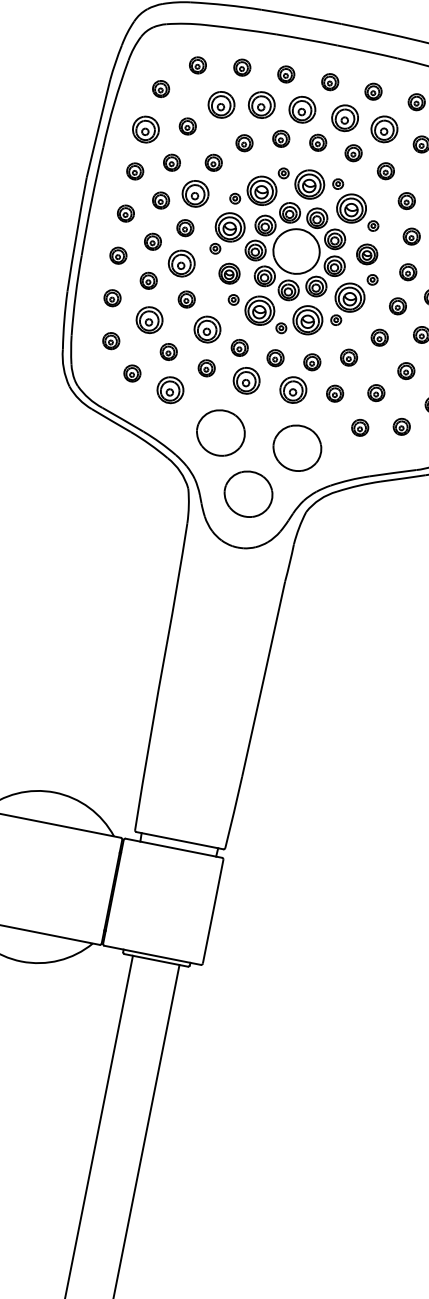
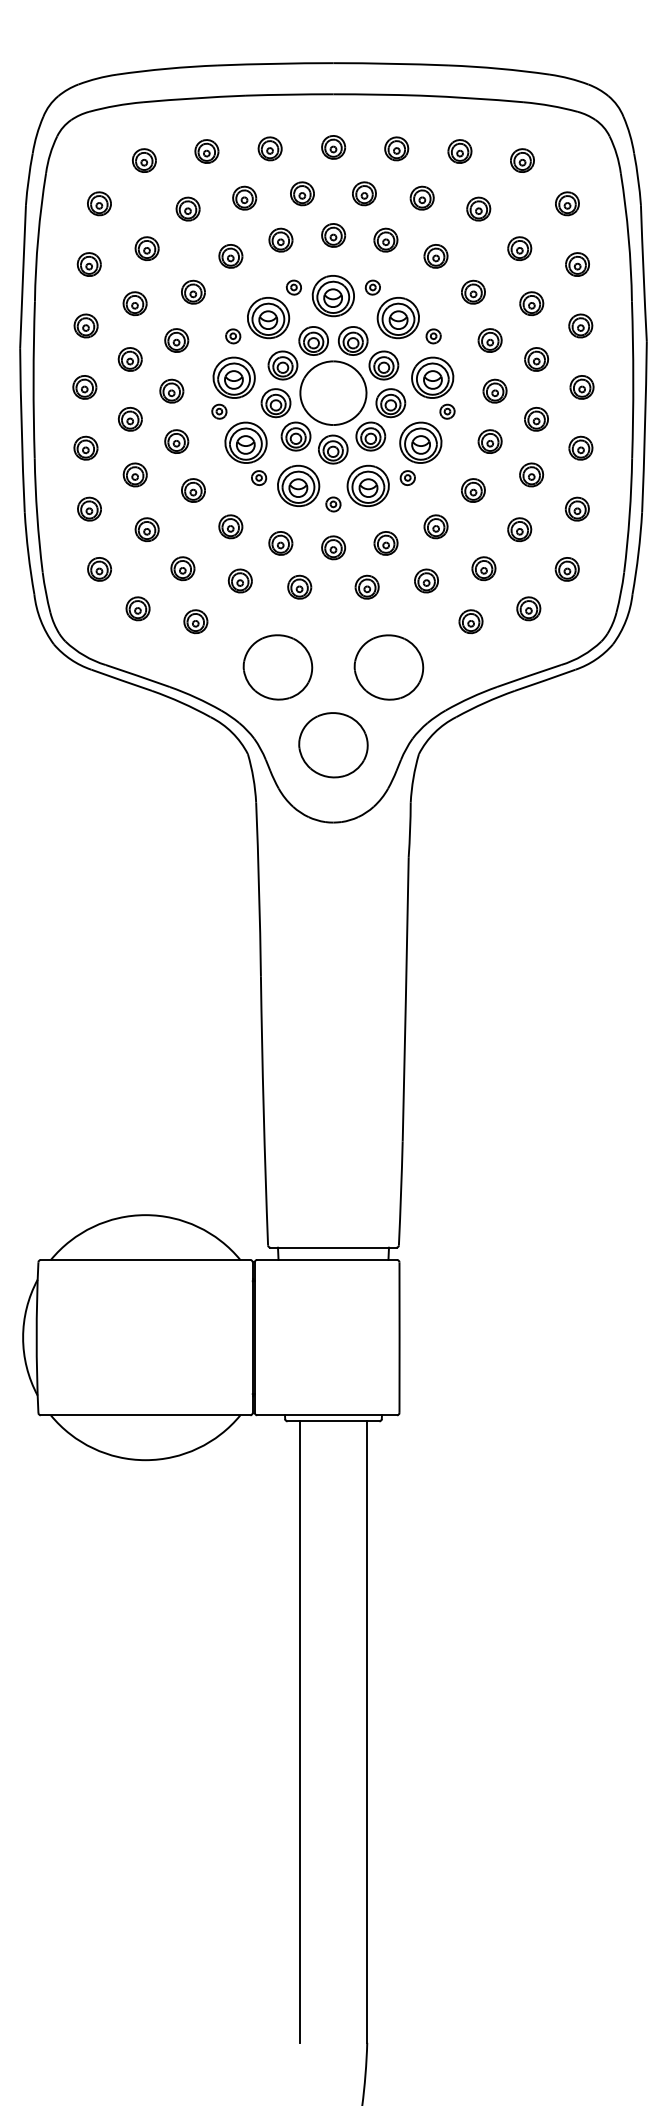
part: (221, 104) -> (187, 208), size x0.62
part: (261, 104) -> (244, 197), size x0.62
part: (302, 109) -> (302, 193), size x0.62
part: (345, 118) -> (364, 193), size x0.62
part: (383, 128) -> (421, 197), size x0.62
part: (145, 129) -> (88, 264), size x0.62
part: (195, 193) -> (176, 340), size x0.62
part: (366, 254) -> (432, 377), size x1.43
part: (181, 263) -> (176, 441), size x0.62
part: (229, 273) -> (245, 442), size x1.43
part: (149, 320) -> (146, 529), size x0.62
part: (207, 329) -> (230, 526), size x0.62
part: (246, 380) -> (299, 586), size x0.62
part: (292, 389) -> (366, 586), size x0.62
part: (170, 390) -> (195, 621), size x0.62

